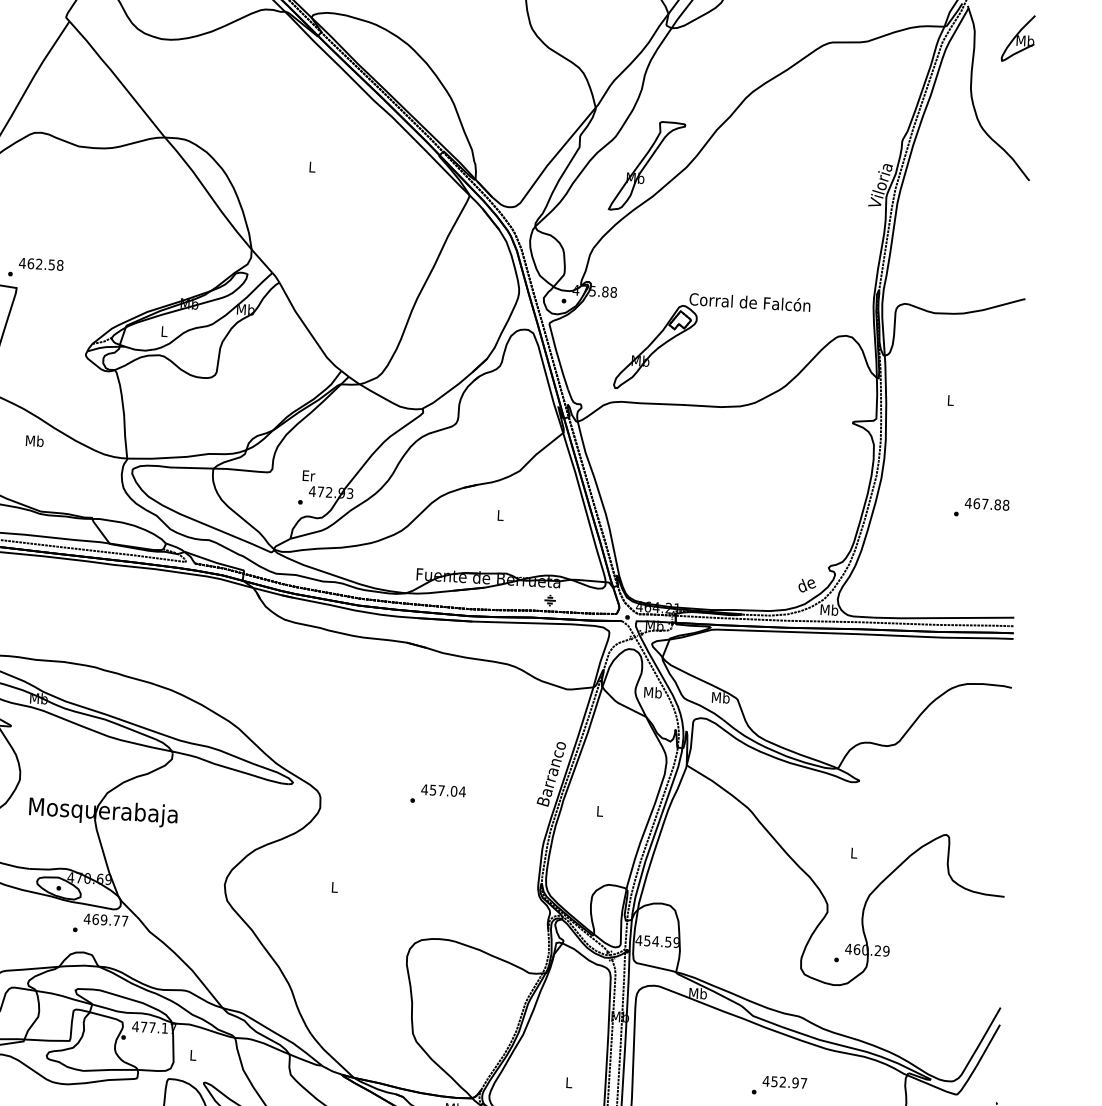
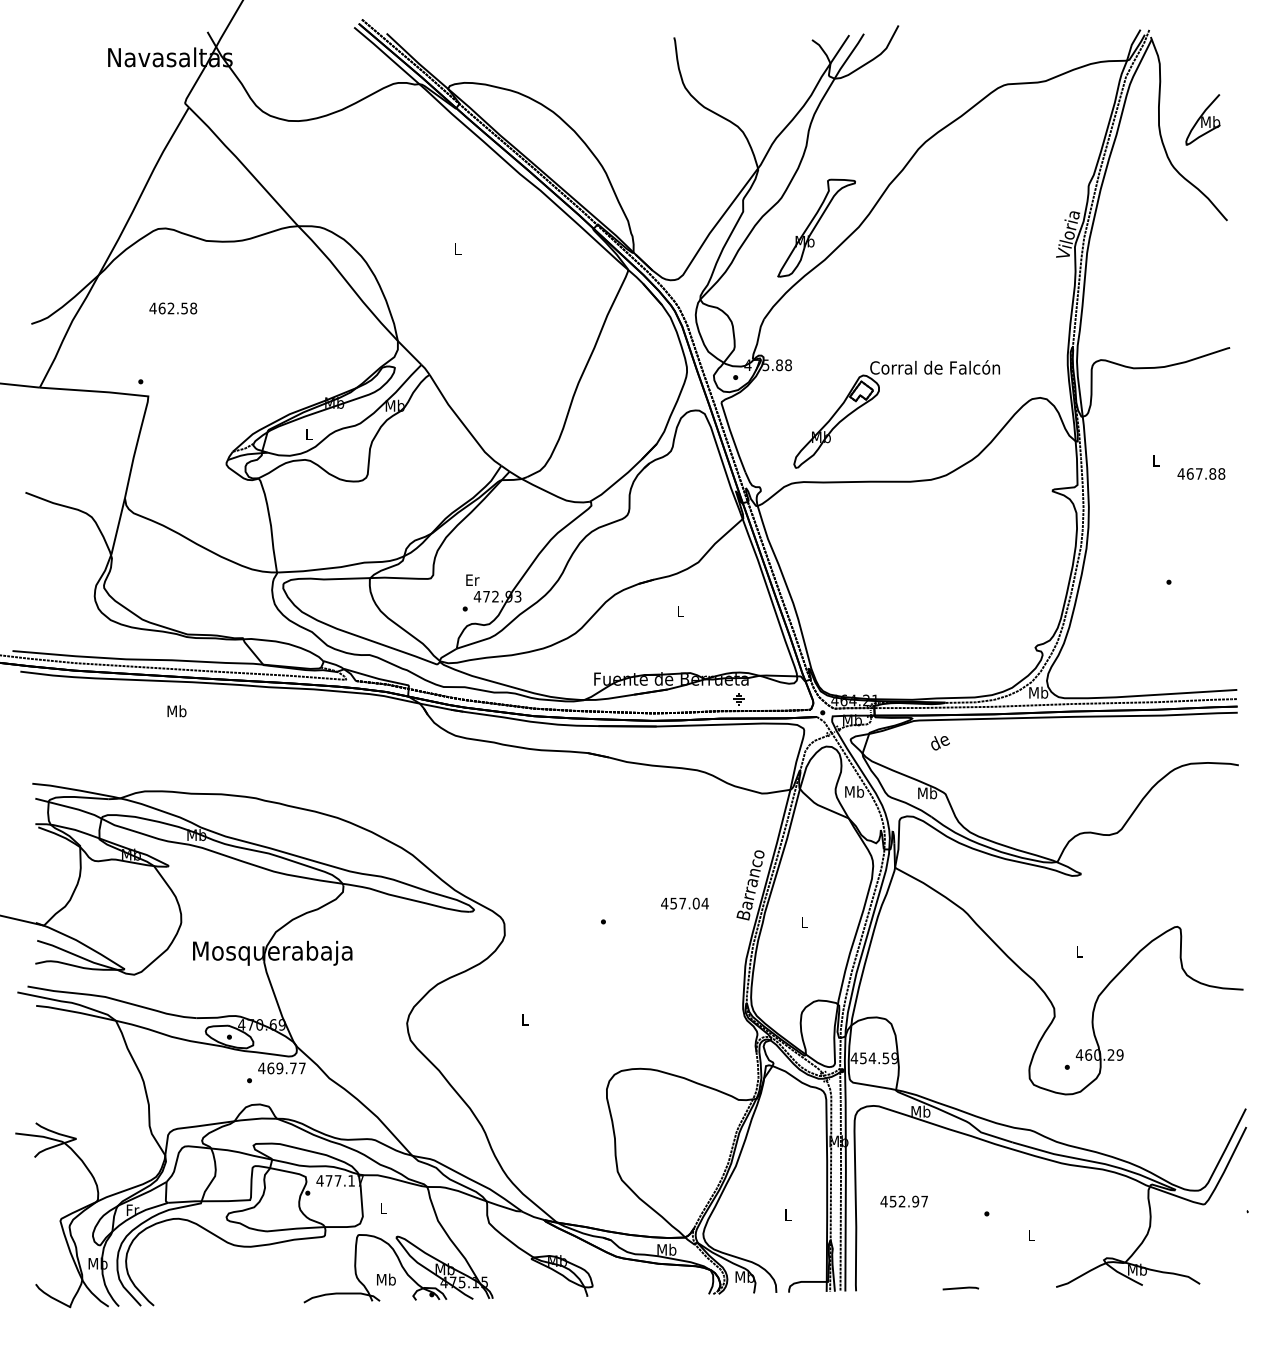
part: (1017, 38) -> (1202, 119), moved
text: (41, 264) -> (173, 308), moved
text: (34, 441) -> (176, 711), moved
text: (987, 503) -> (1201, 473), moved
text: (807, 586) -> (940, 743), moved
text: (443, 790) -> (684, 903), moved
text: (784, 1082) -> (903, 1201), moved

